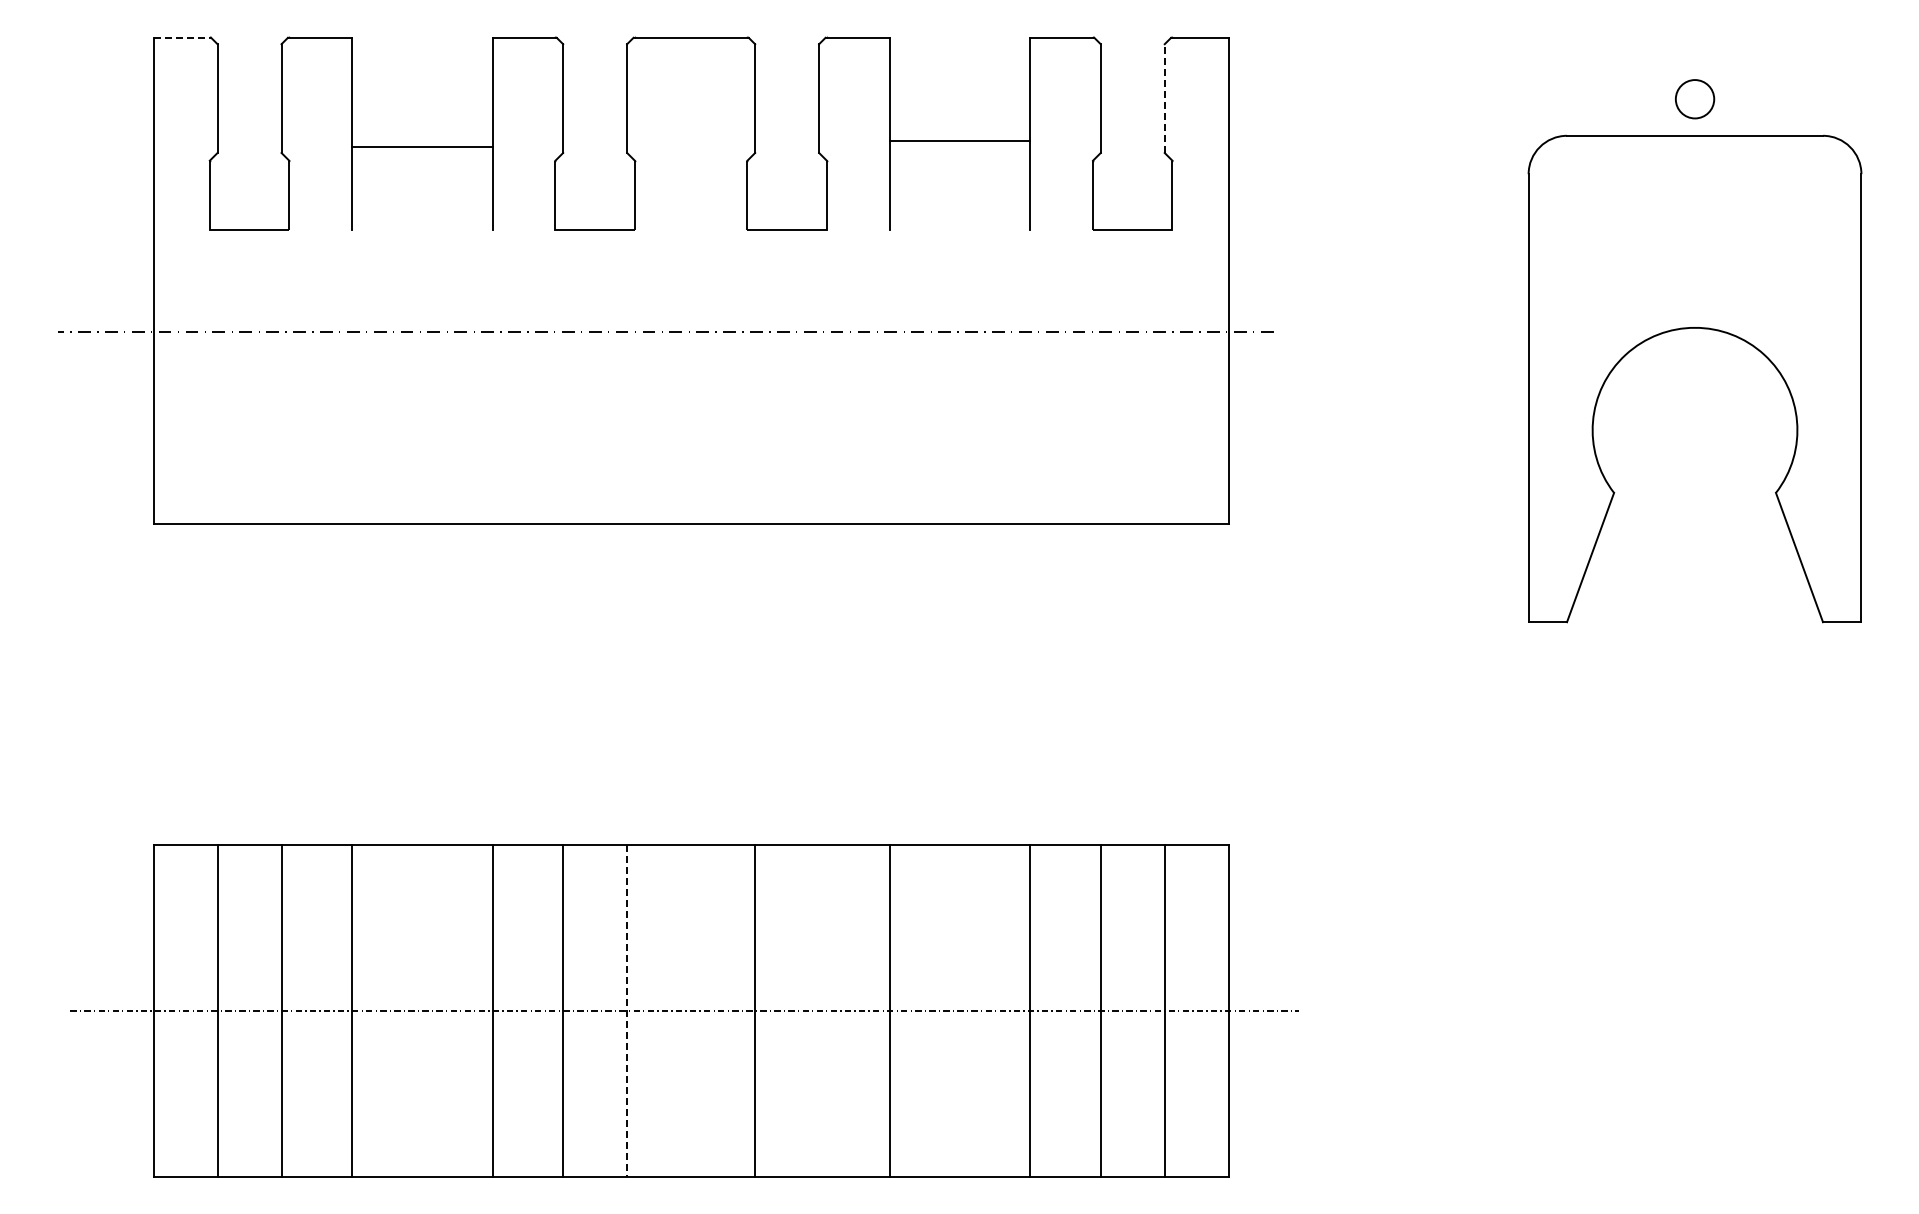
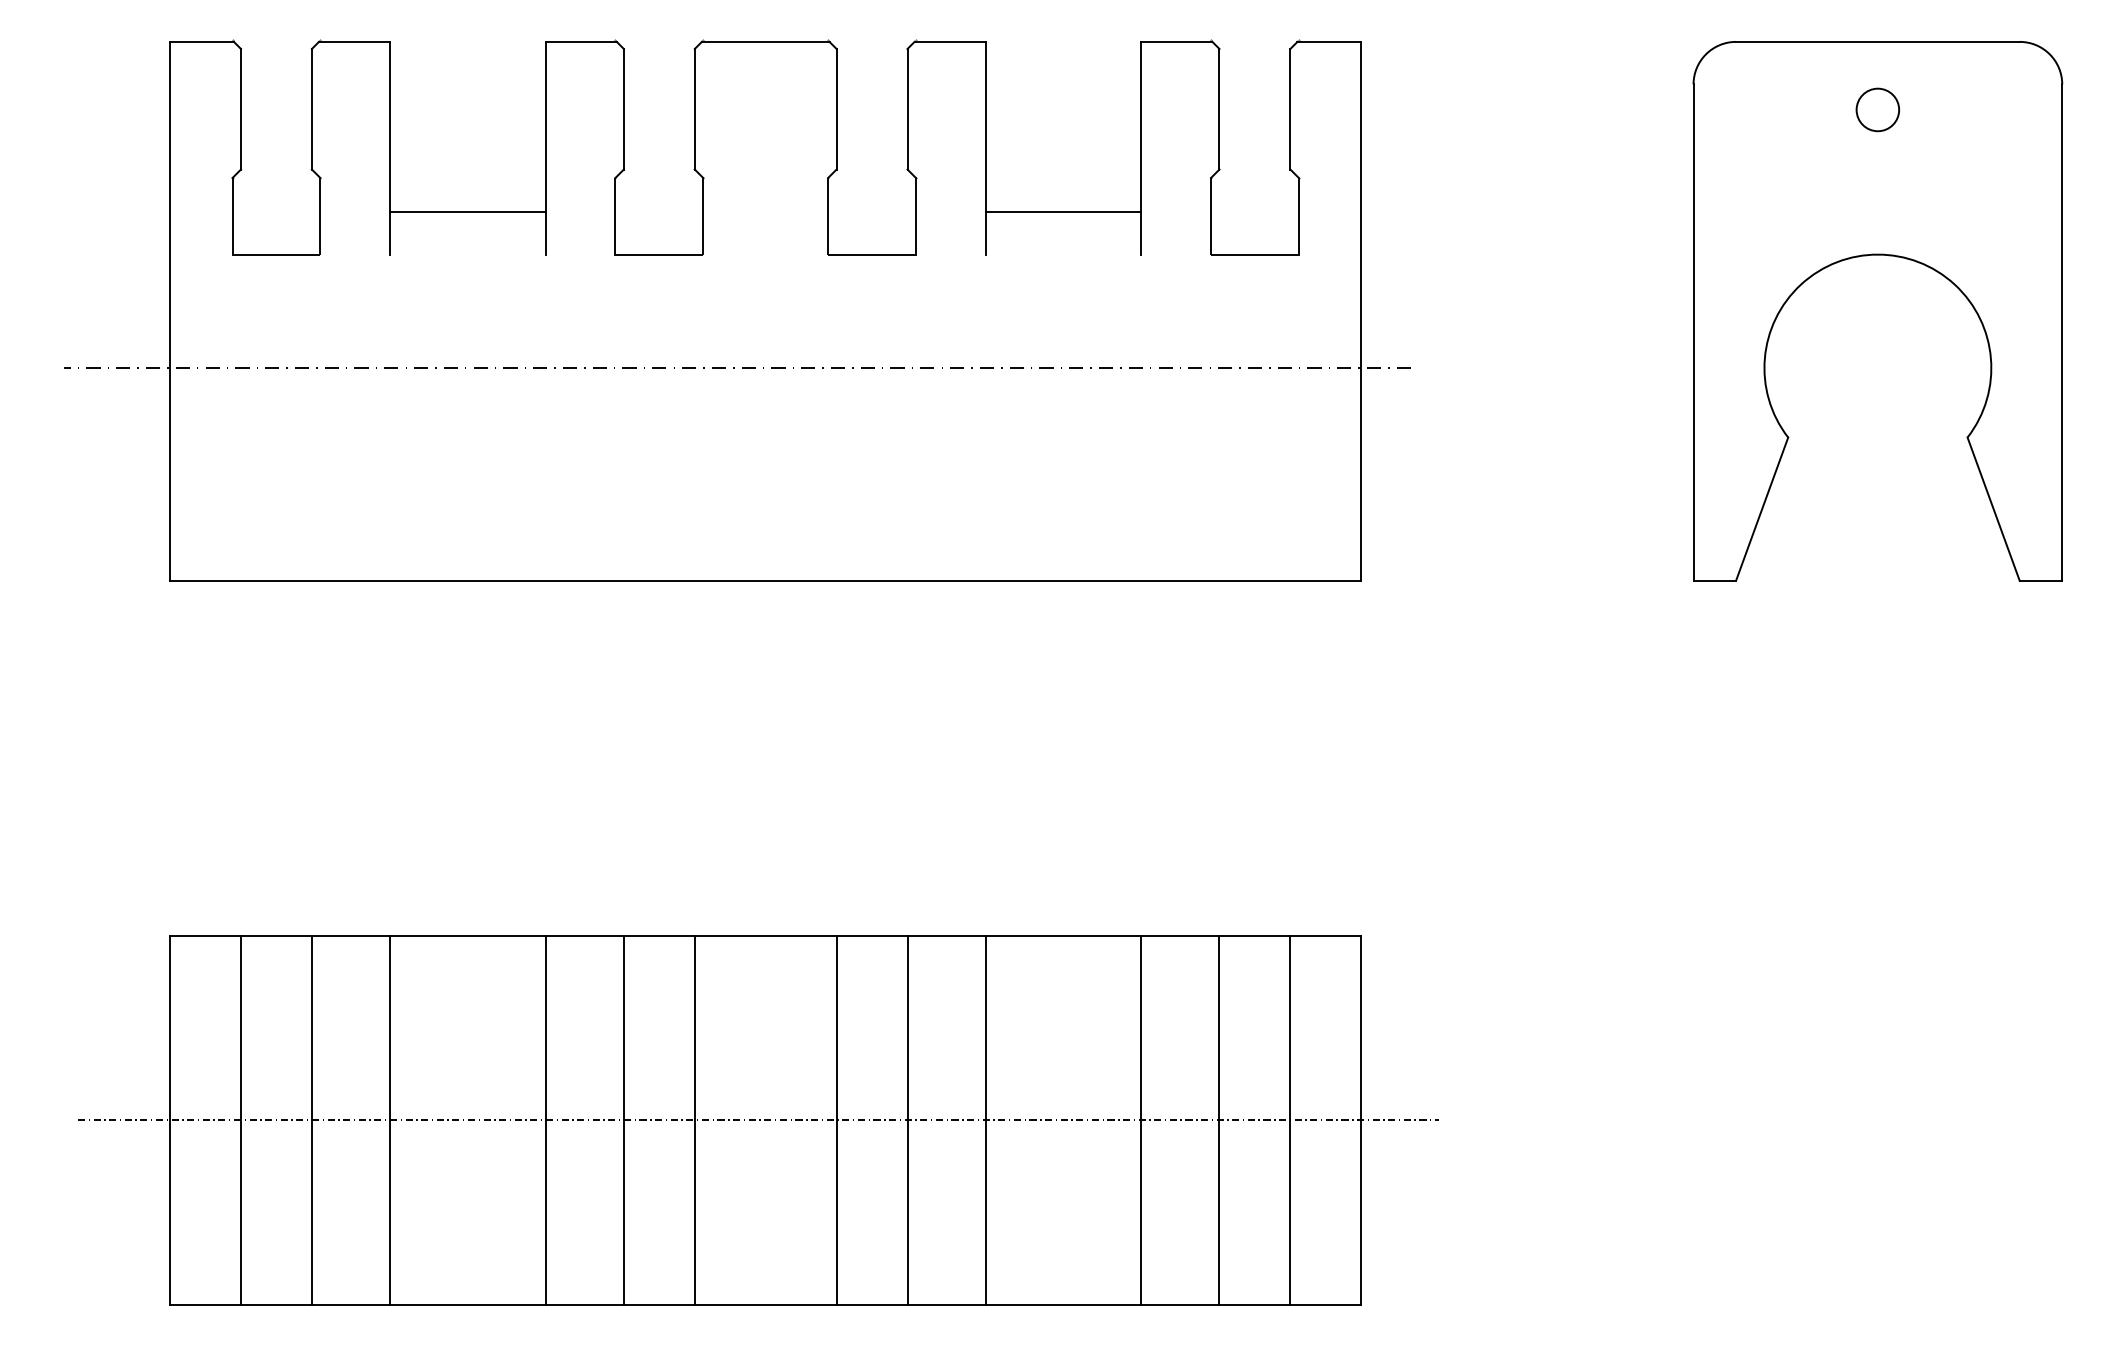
line: (182, 37) -> (202, 41), dashed -> solid
line: (1164, 98) -> (1290, 109), dashed -> solid
line: (959, 141) -> (1063, 212), moved
line: (421, 147) -> (466, 212), moved
part: (1686, 329) -> (1868, 256), moved
line: (819, 1010) -> (907, 1119), added
line: (627, 1011) -> (695, 1120), dashed -> solid

